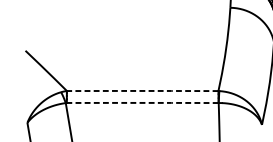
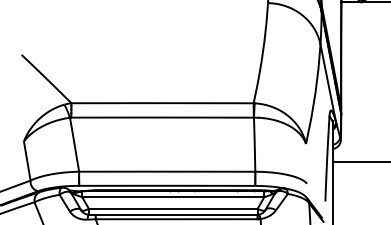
line: (142, 91) -> (162, 103), dashed -> solid
line: (142, 102) -> (162, 117), dashed -> solid

